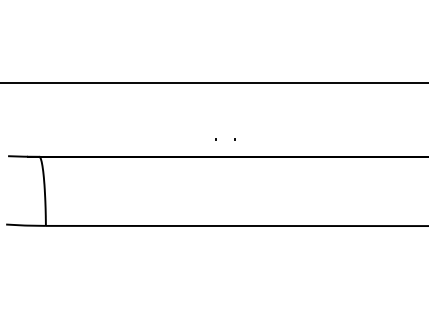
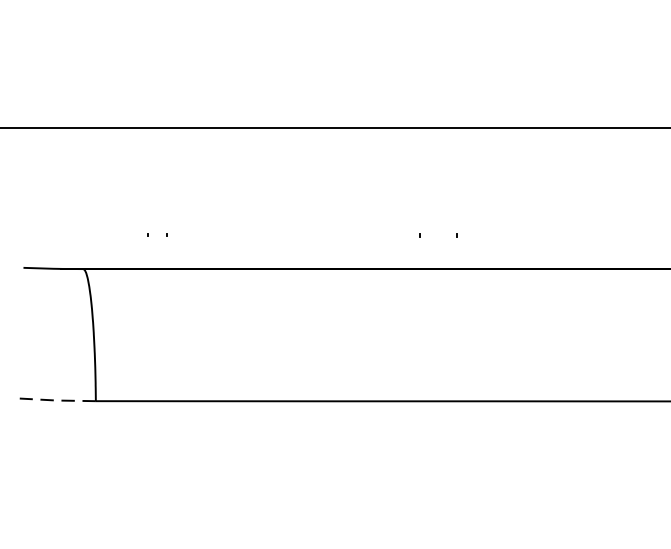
line: (25, 225) -> (56, 400), solid -> dashed

